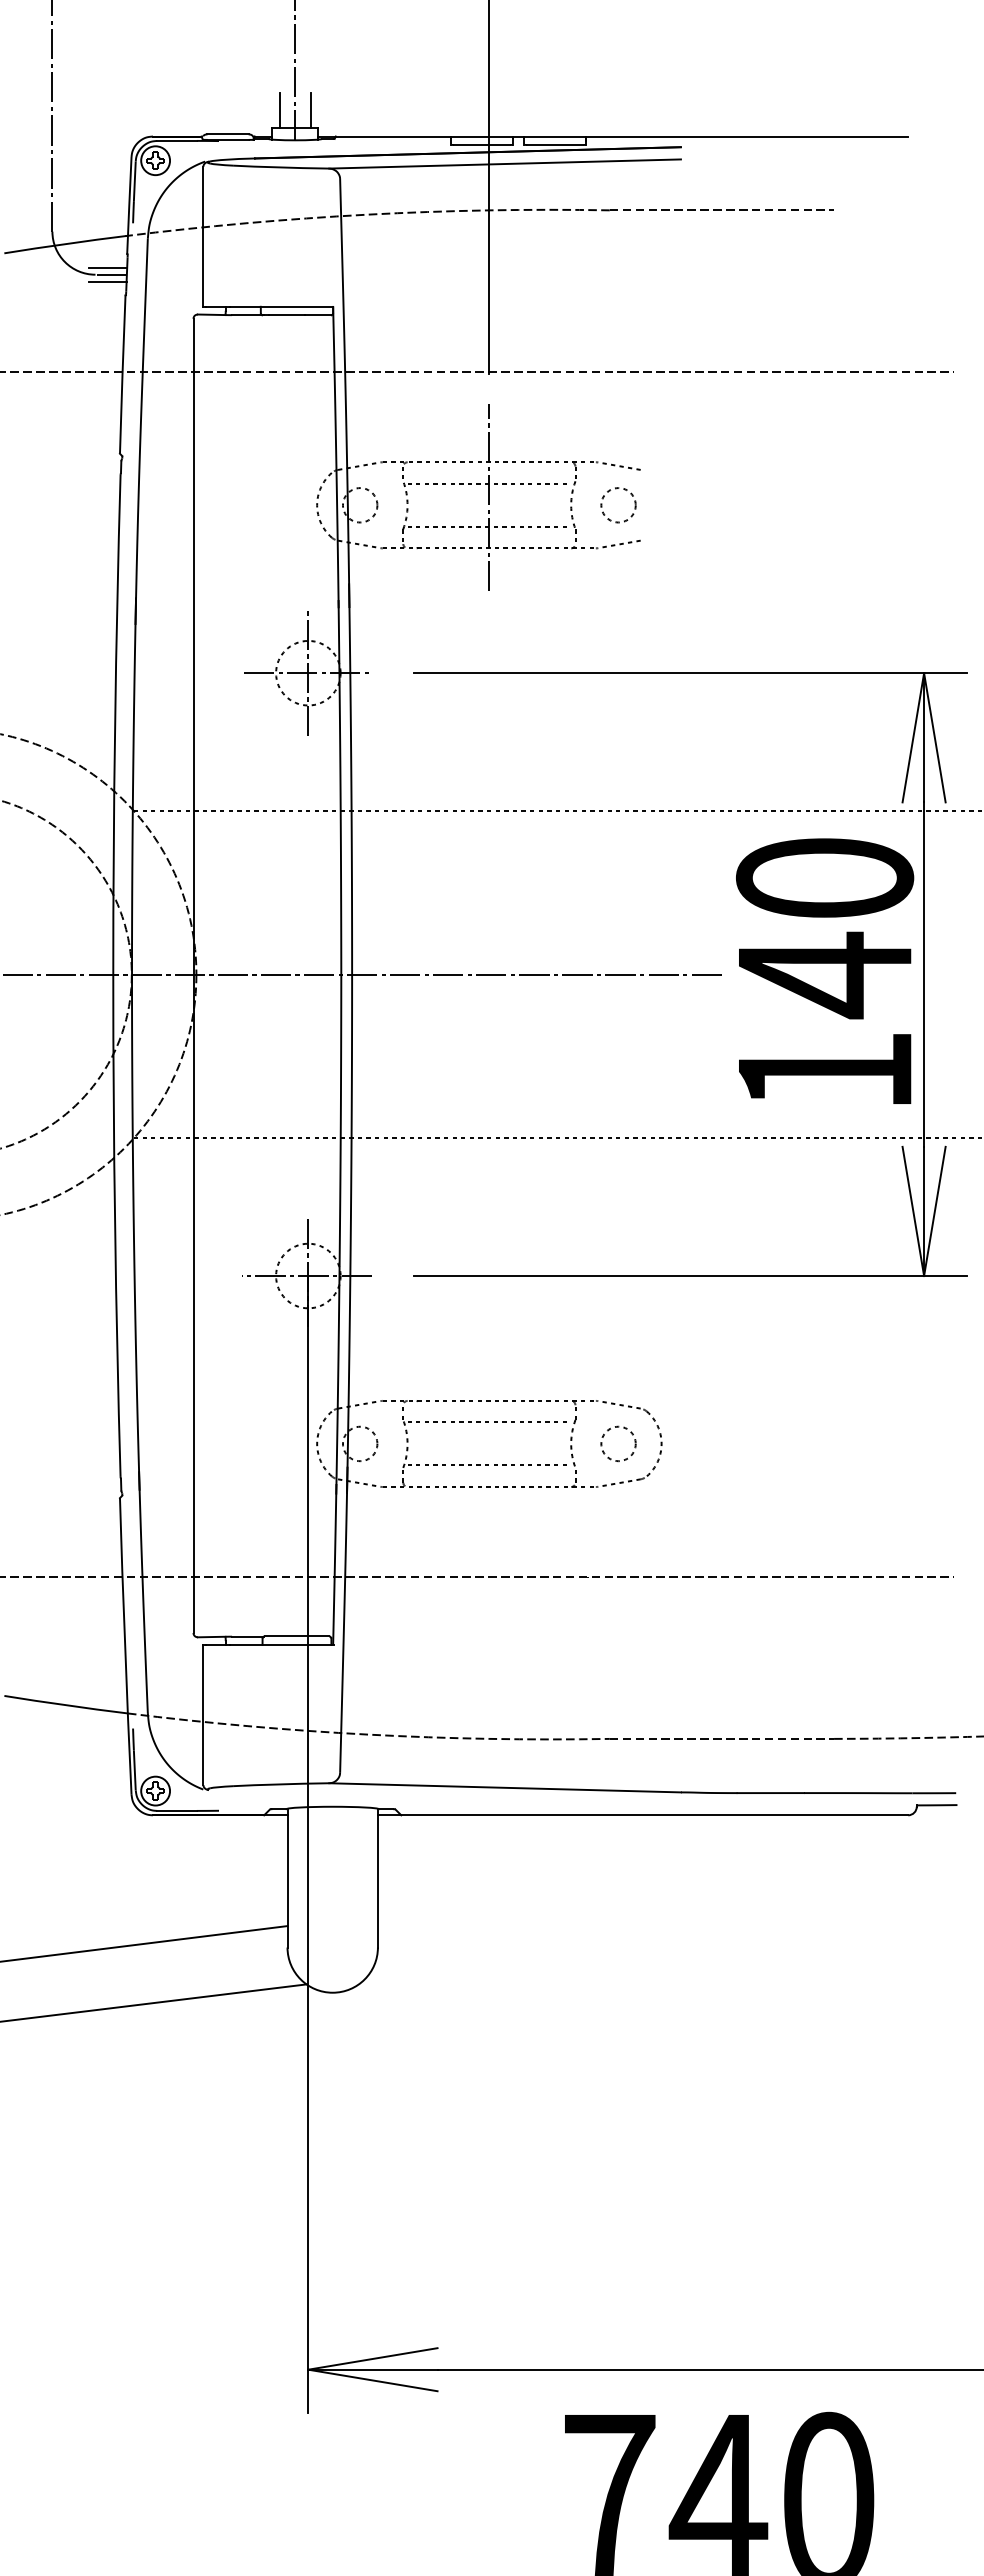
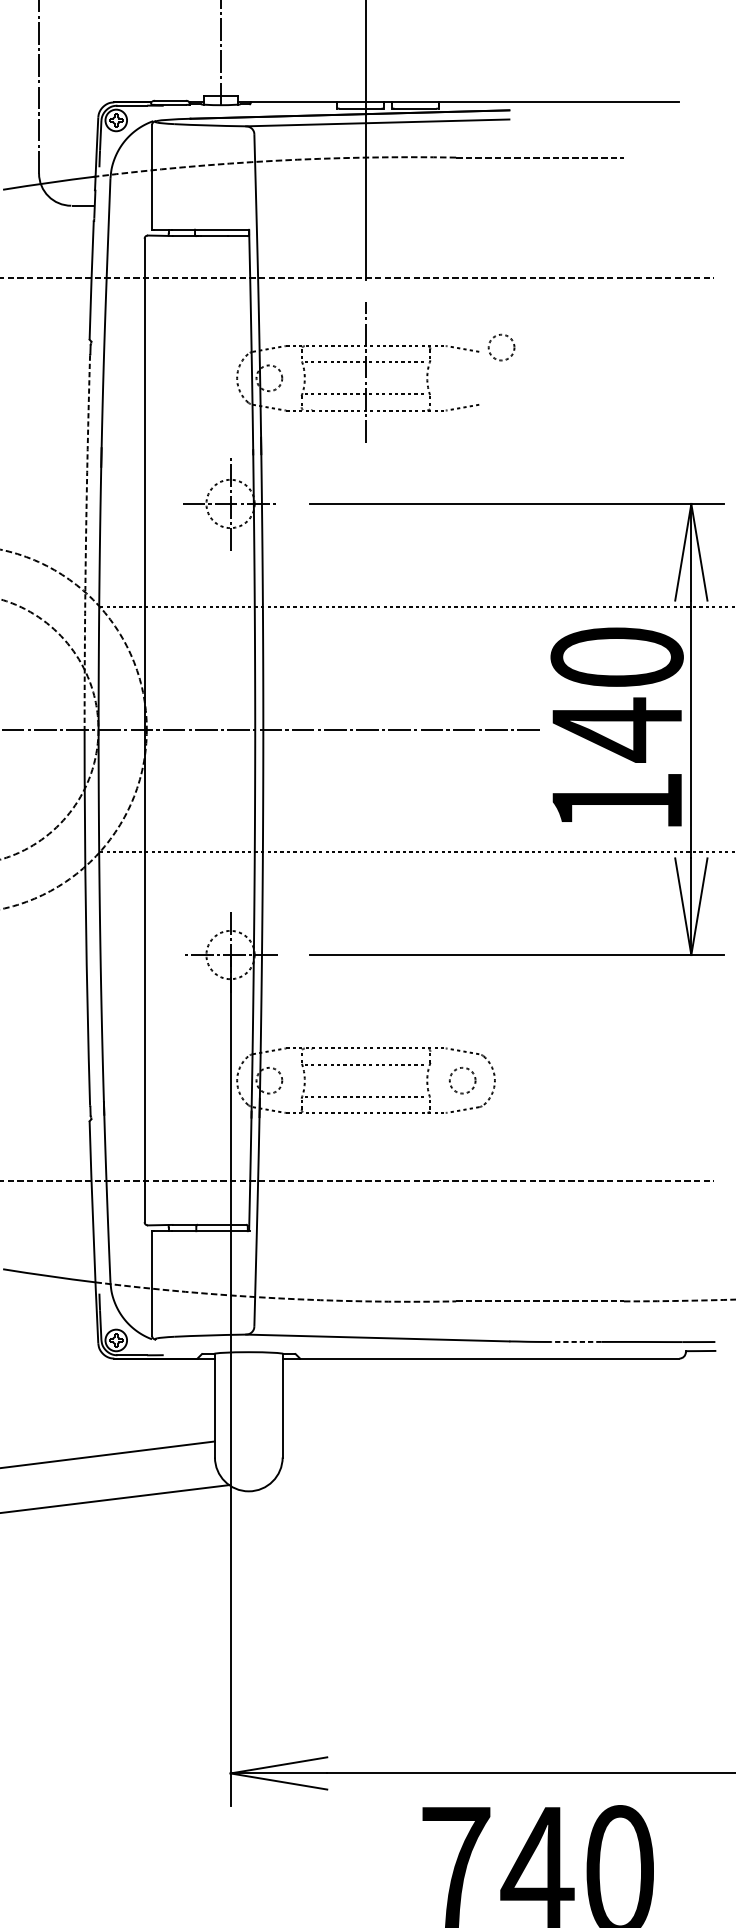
line: (279, 109) -> (208, 82), removed
line: (310, 109) -> (232, 82), removed
line: (107, 267) -> (80, 200), removed
line: (107, 281) -> (80, 210), removed
circle: (618, 505) -> (501, 347), moved
arc: (115, 725) -> (86, 543), solid -> dashed
line: (770, 1793) -> (576, 1342), solid -> dashed

